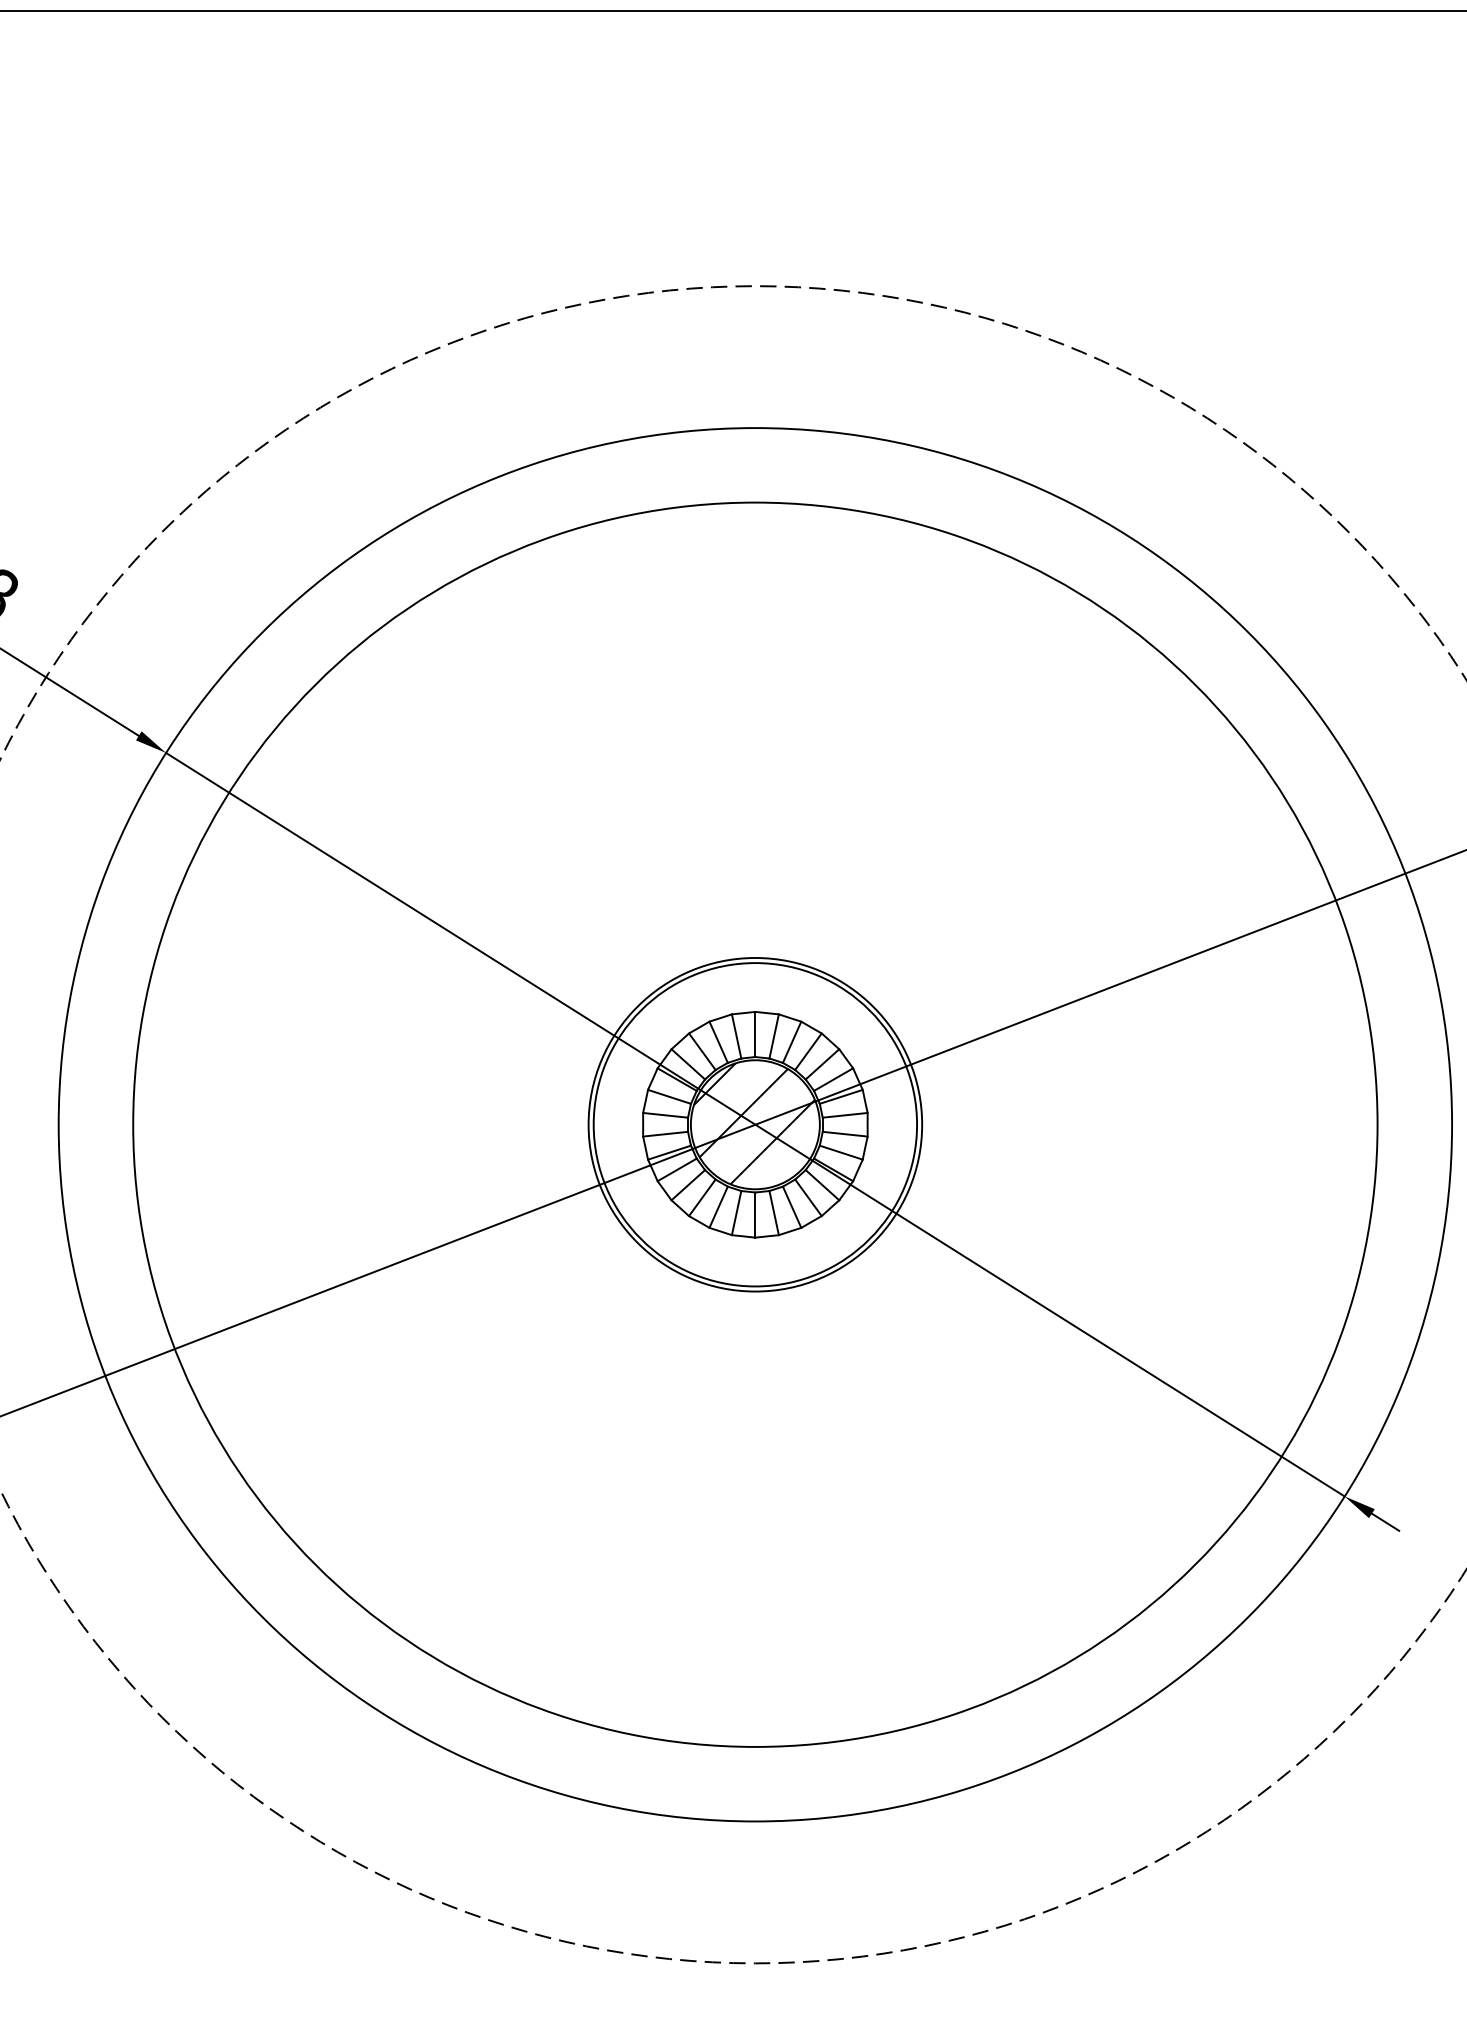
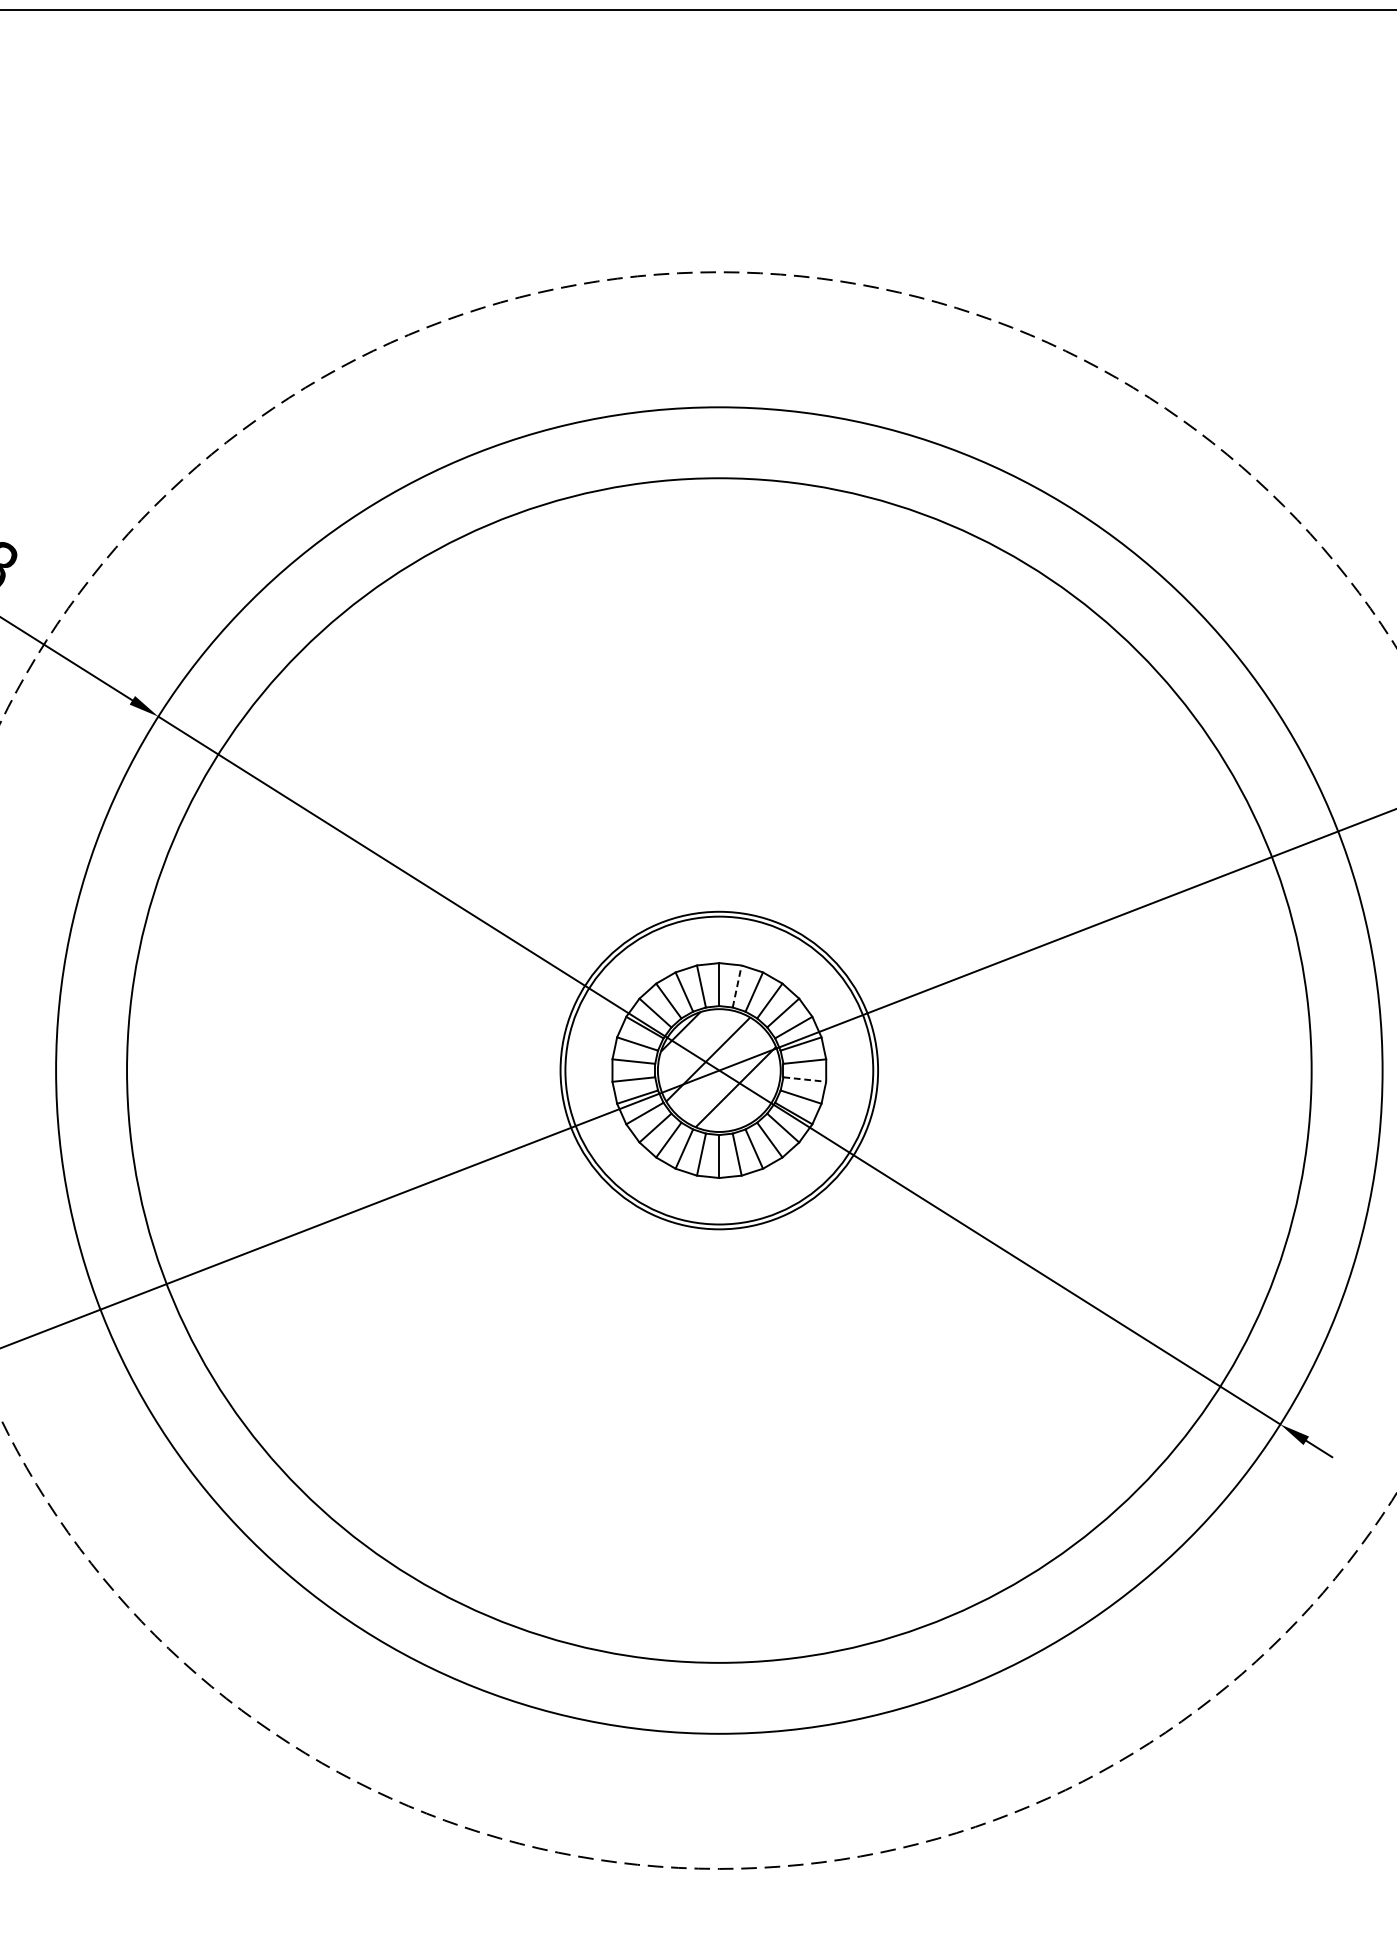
line: (774, 1036) -> (737, 986), solid -> dashed
line: (845, 1134) -> (805, 1079), solid -> dashed

